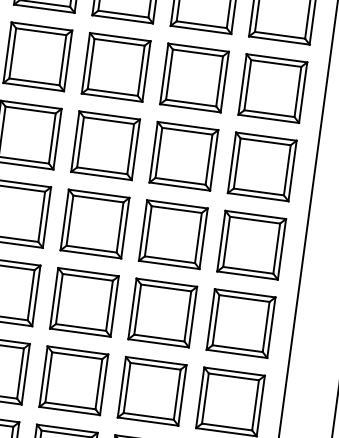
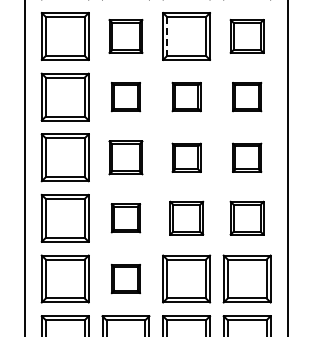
part: (115, 67) -> (125, 36), size x0.7
line: (169, 74) -> (167, 36), solid -> dashed
part: (271, 88) -> (246, 36), size x0.7
part: (105, 144) -> (125, 96), size x0.6
part: (183, 155) -> (186, 96), size x0.6
part: (261, 166) -> (246, 96), size x0.6
part: (94, 223) -> (125, 157), size x0.7
part: (173, 234) -> (186, 157), size x0.6
part: (250, 244) -> (246, 157), size x0.6
part: (83, 301) -> (125, 217), size x0.6
part: (162, 311) -> (186, 217), size x0.7
part: (240, 322) -> (246, 217), size x0.7
part: (73, 379) -> (125, 278), size x0.6

